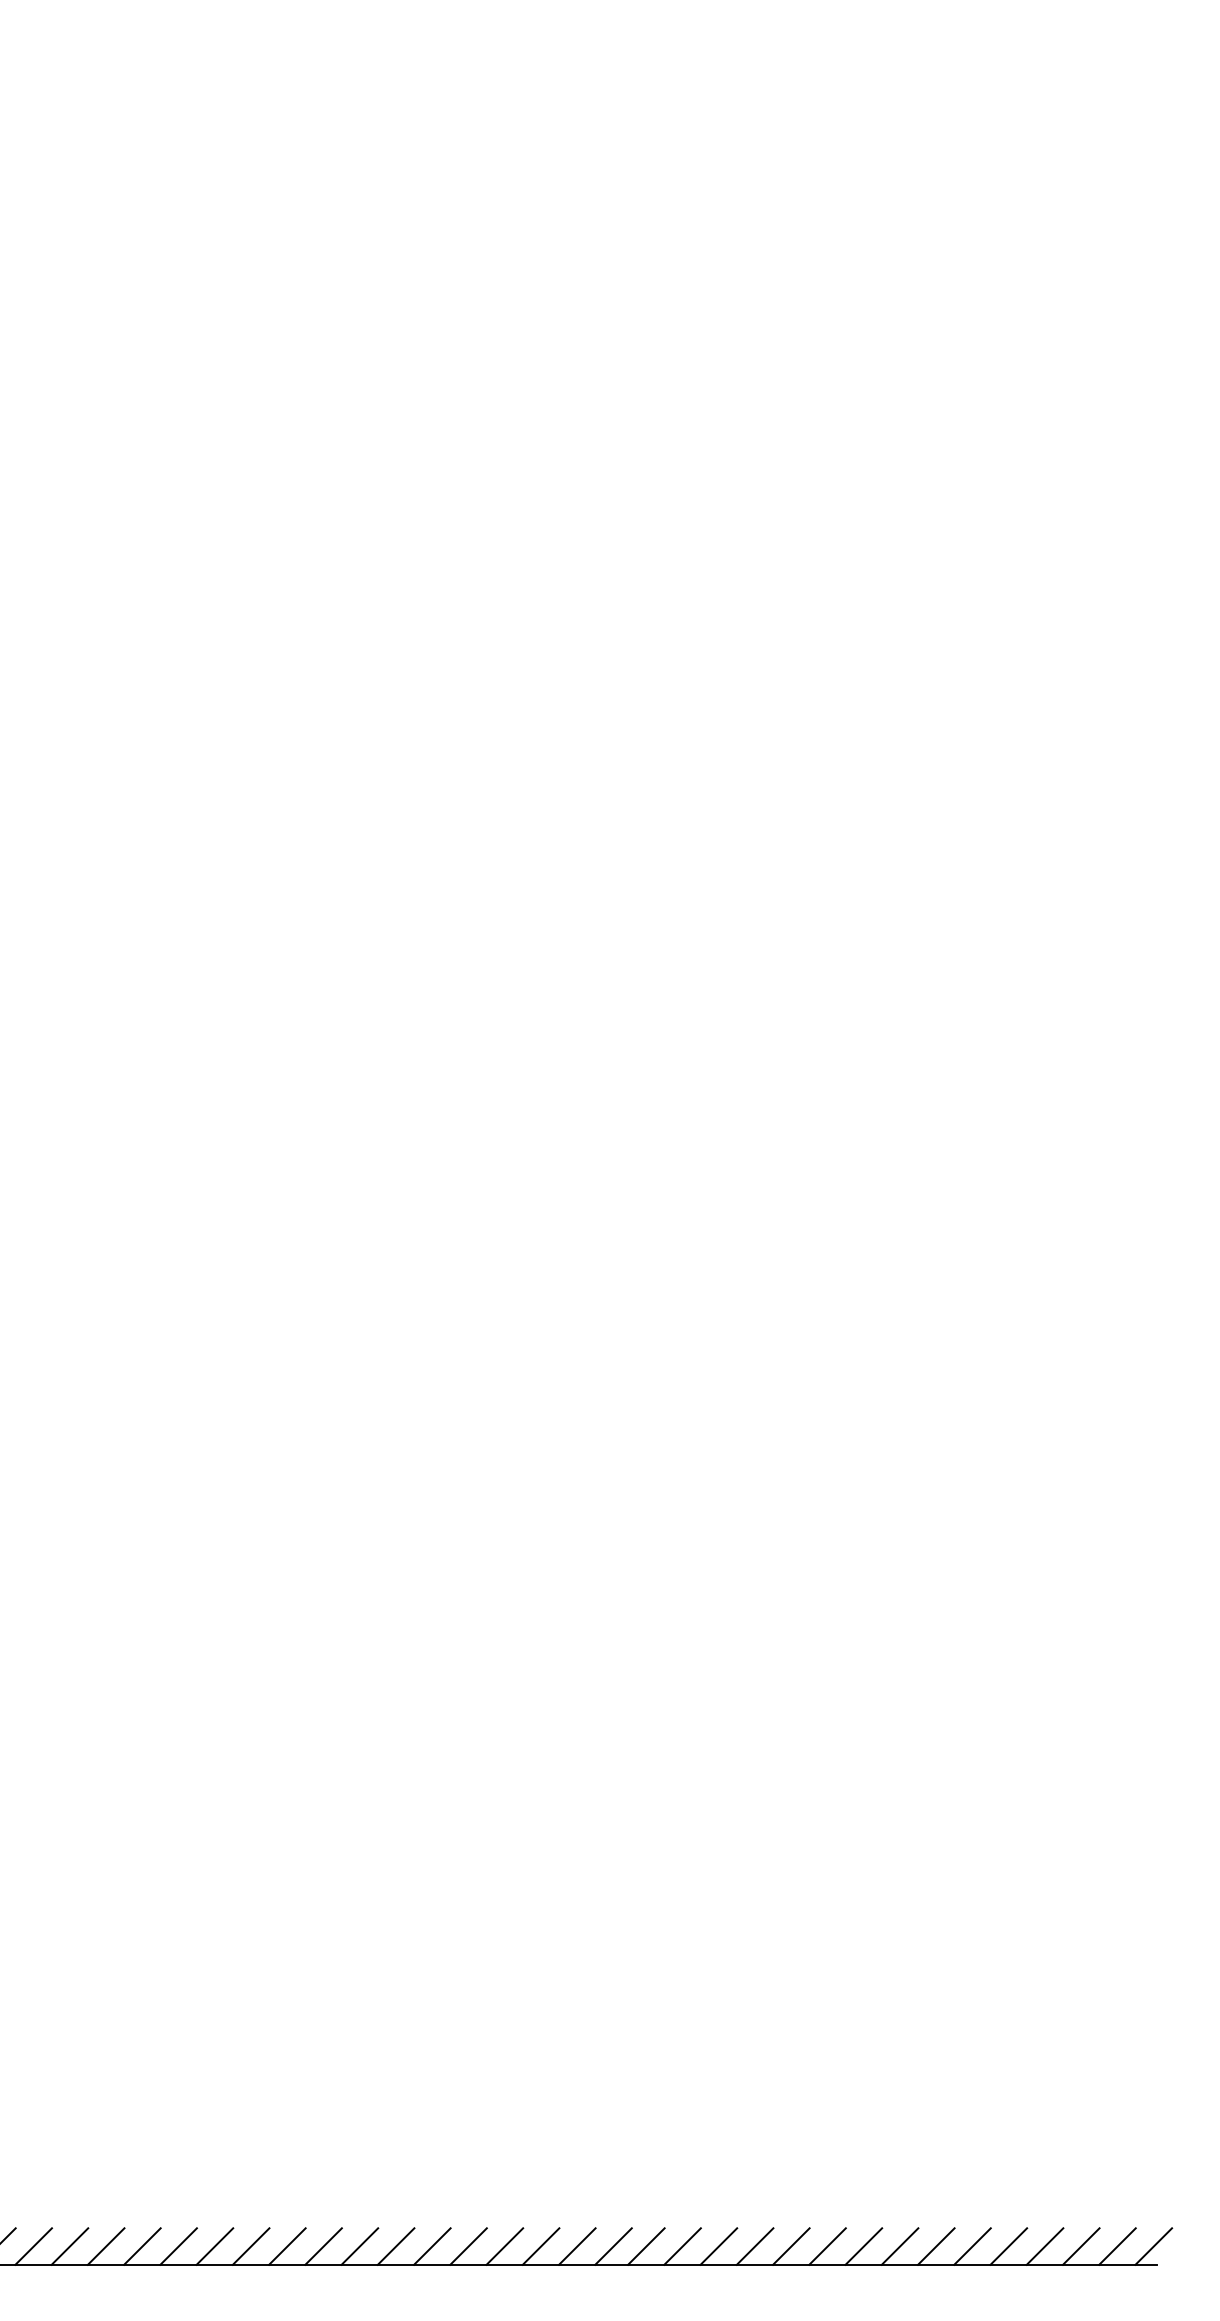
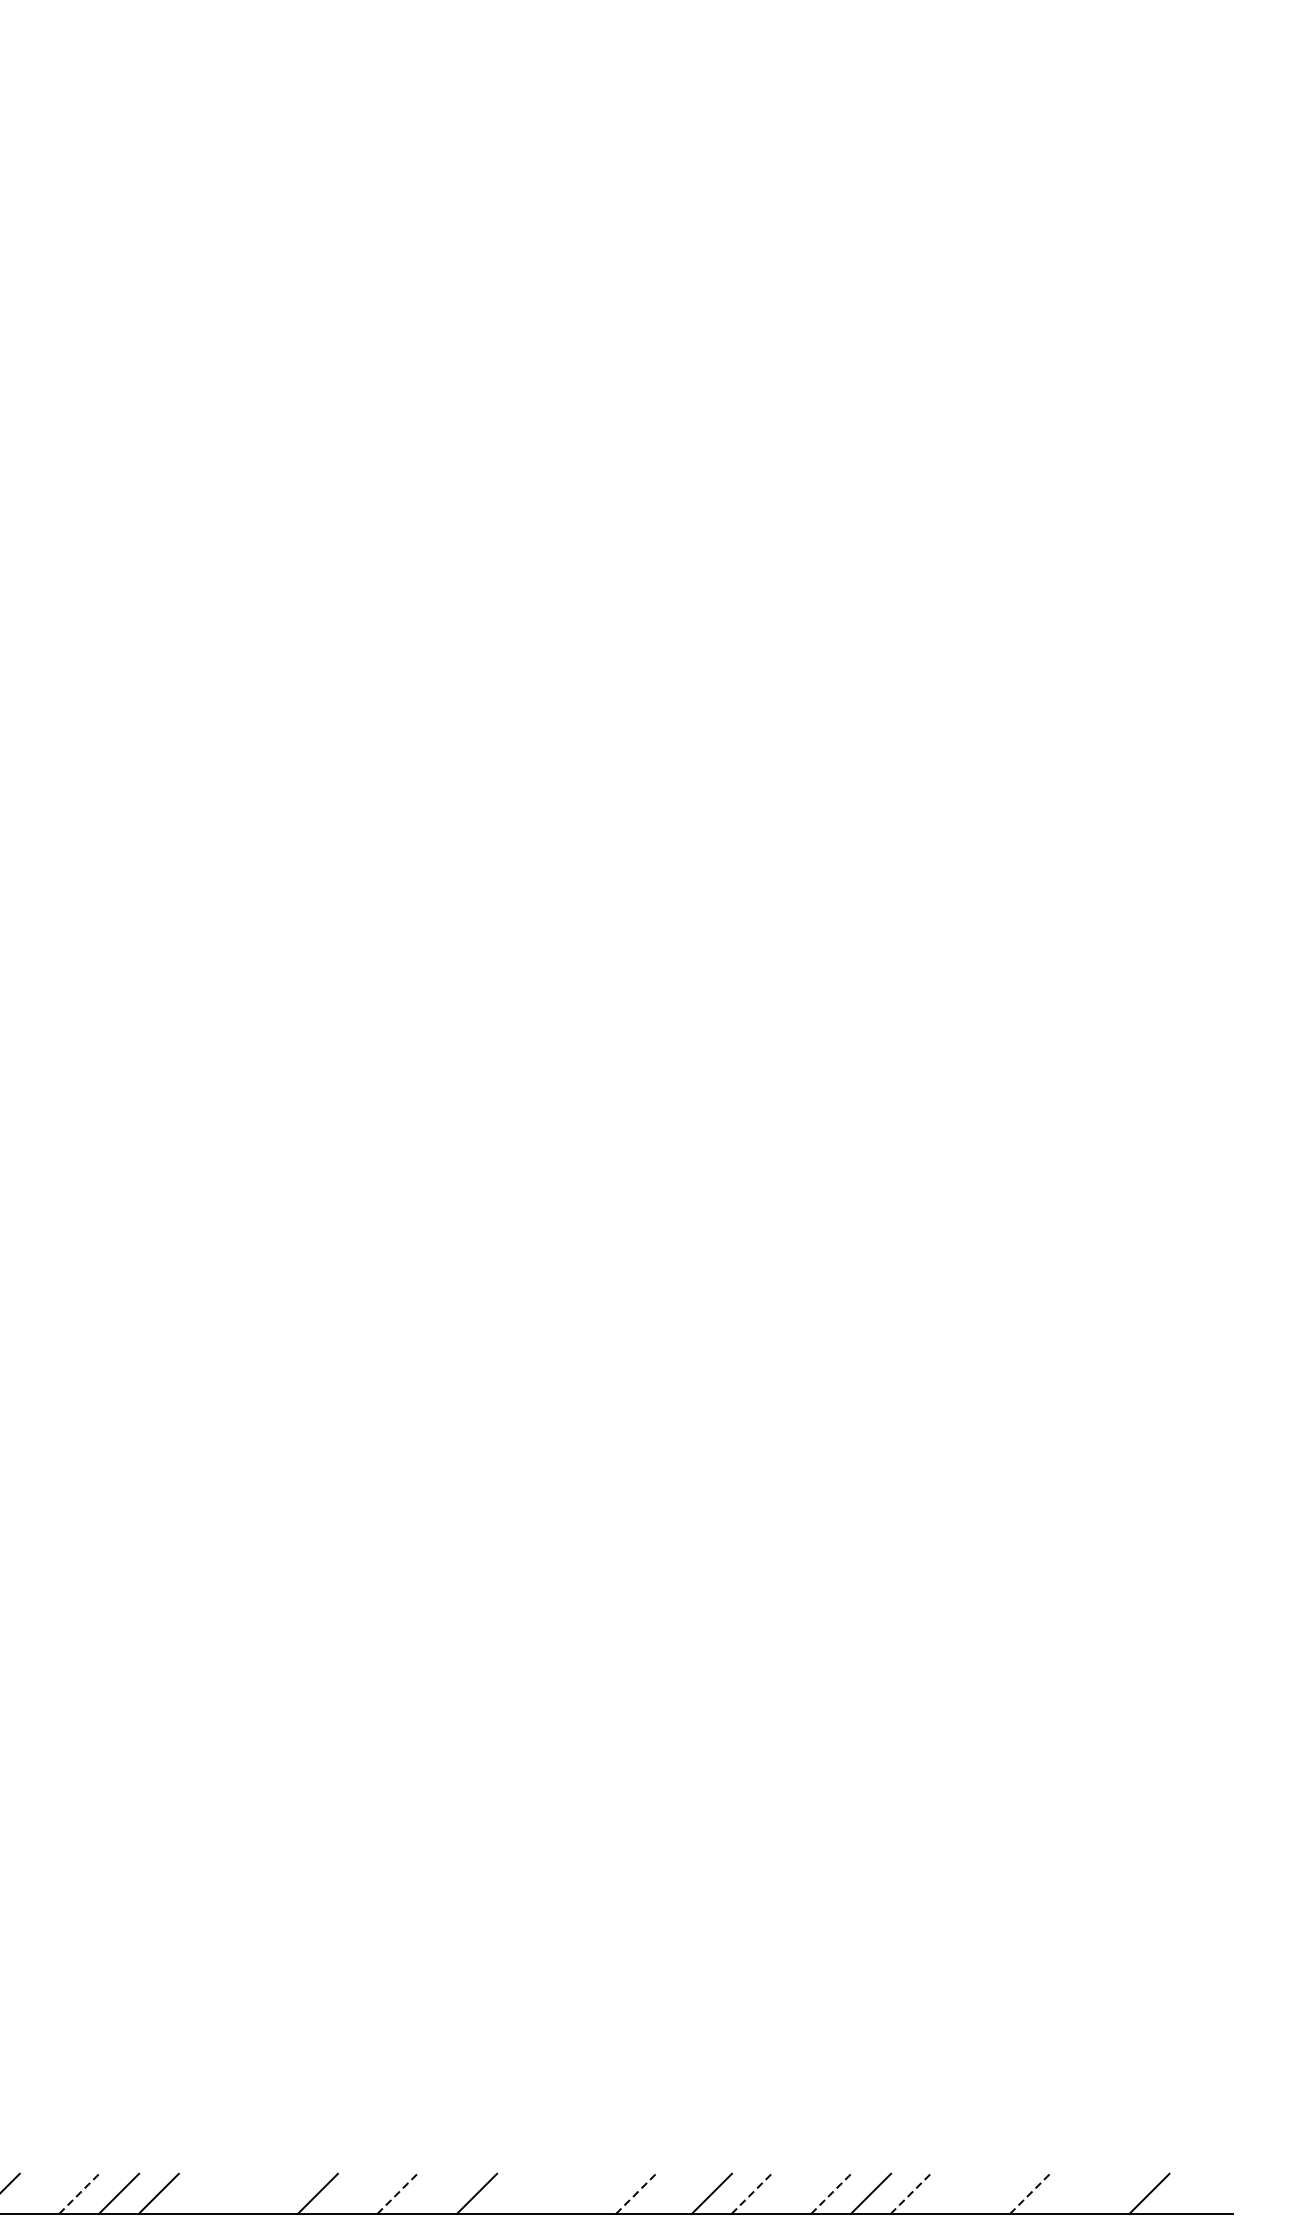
line: (69, 2246) -> (38, 2193), removed
line: (106, 2246) -> (79, 2193), solid -> dashed
line: (214, 2246) -> (198, 2193), removed
line: (250, 2246) -> (237, 2193), removed
line: (287, 2246) -> (278, 2193), removed
line: (359, 2246) -> (357, 2193), removed
line: (396, 2246) -> (397, 2193), solid -> dashed
line: (432, 2246) -> (437, 2193), removed
line: (504, 2246) -> (516, 2193), removed
line: (540, 2246) -> (555, 2193), removed
line: (577, 2246) -> (596, 2193), removed
line: (613, 2246) -> (636, 2193), solid -> dashed
line: (646, 2246) -> (672, 2193), removed
line: (718, 2246) -> (751, 2193), solid -> dashed
line: (754, 2246) -> (790, 2193), removed
line: (791, 2246) -> (831, 2193), solid -> dashed
line: (863, 2246) -> (910, 2193), solid -> dashed
line: (899, 2246) -> (949, 2193), removed
line: (935, 2246) -> (989, 2193), removed
line: (972, 2246) -> (1030, 2193), solid -> dashed
line: (1008, 2246) -> (1069, 2193), removed
line: (1044, 2246) -> (1109, 2193), removed
line: (1117, 2246) -> (1189, 2193), removed
line: (1153, 2246) -> (1228, 2193), removed

